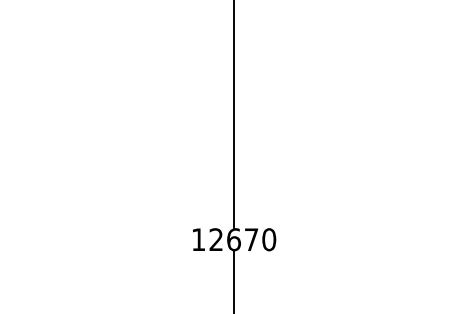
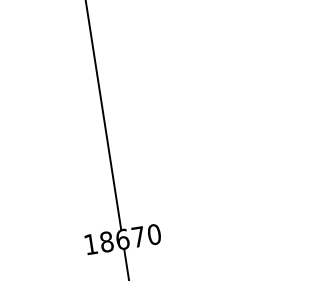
text: (216, 239) -> (106, 241), 12670 -> 18670

